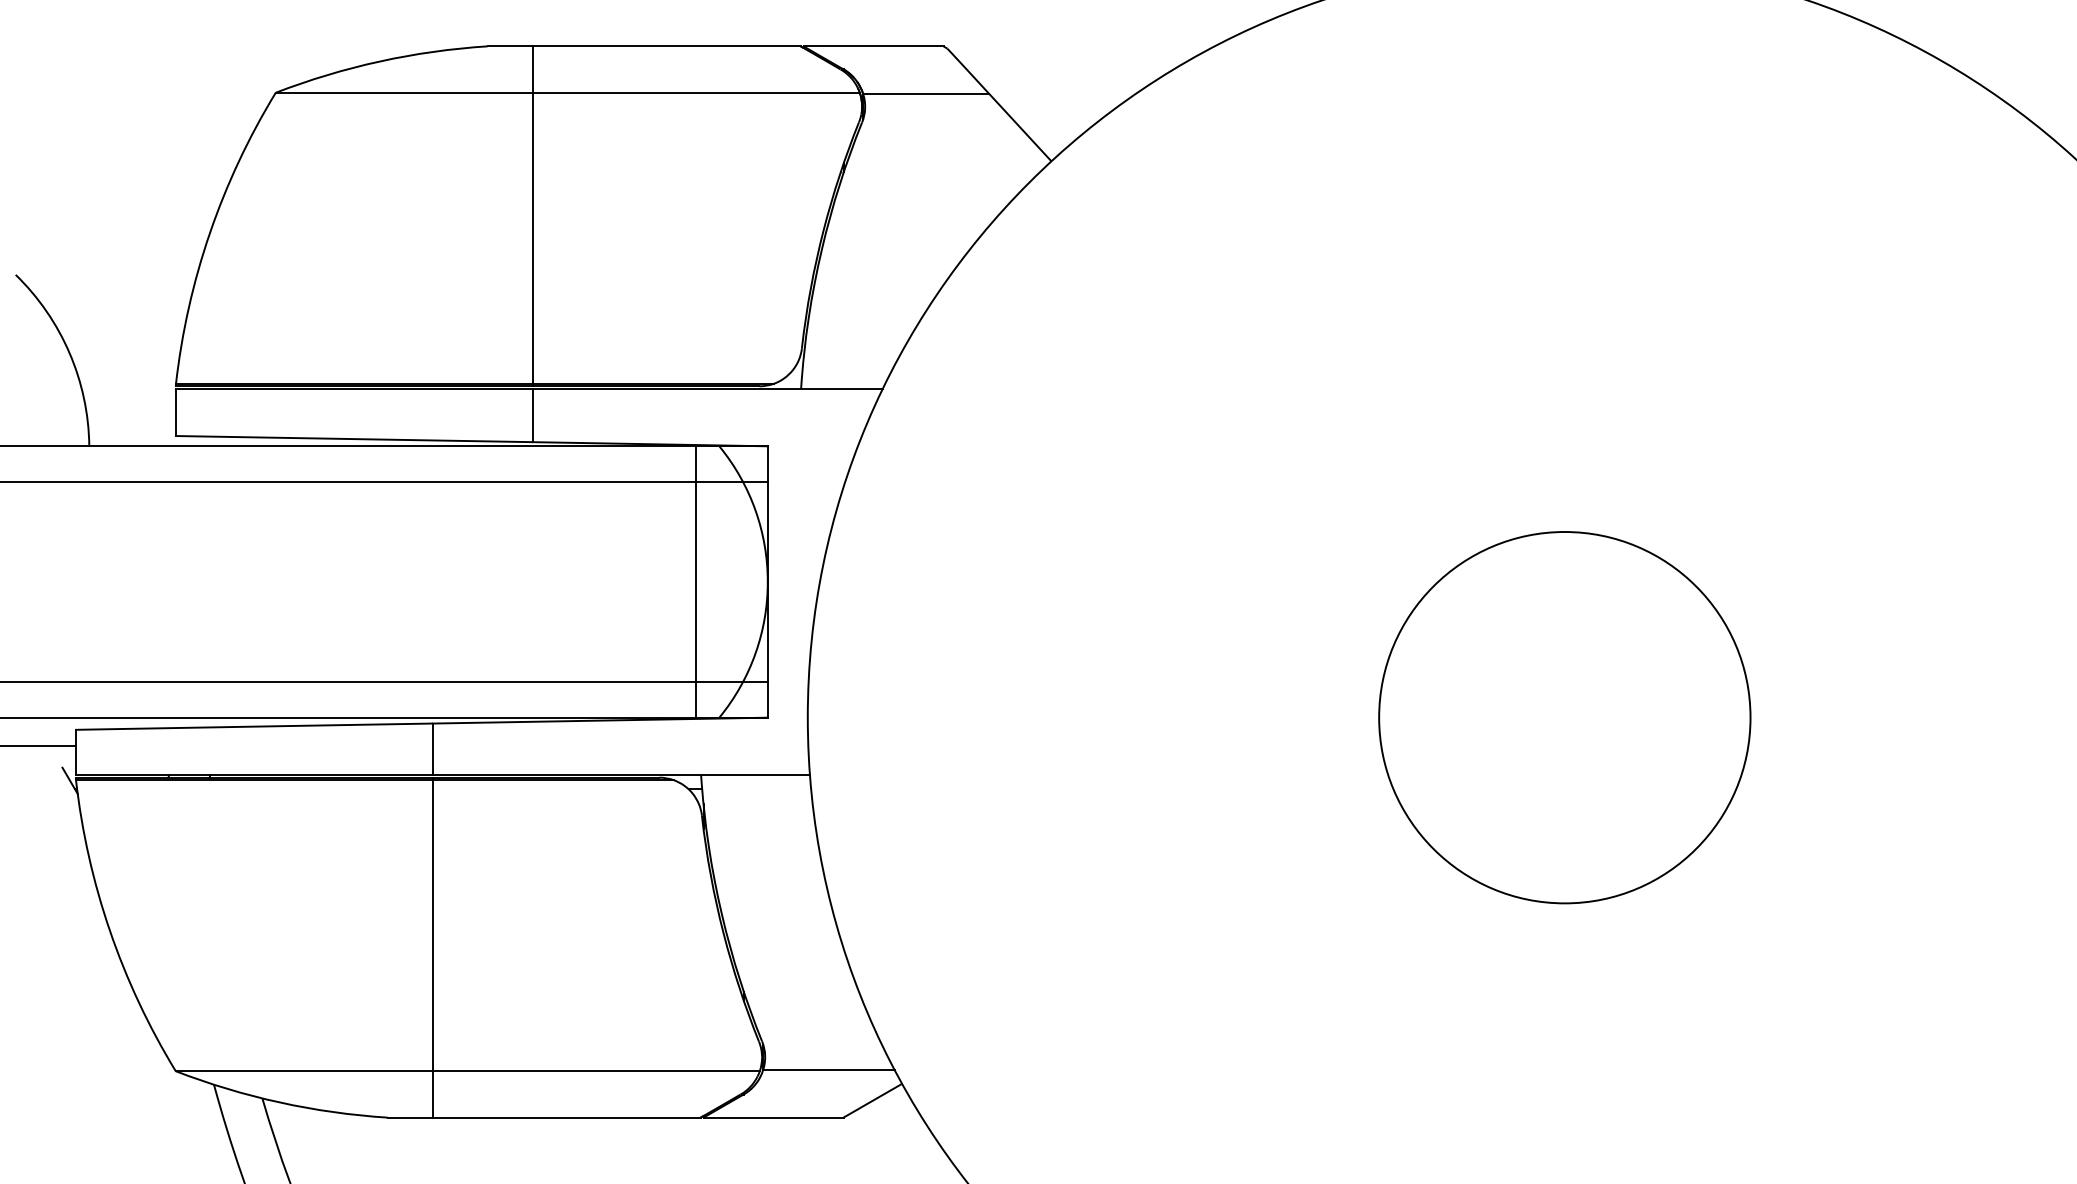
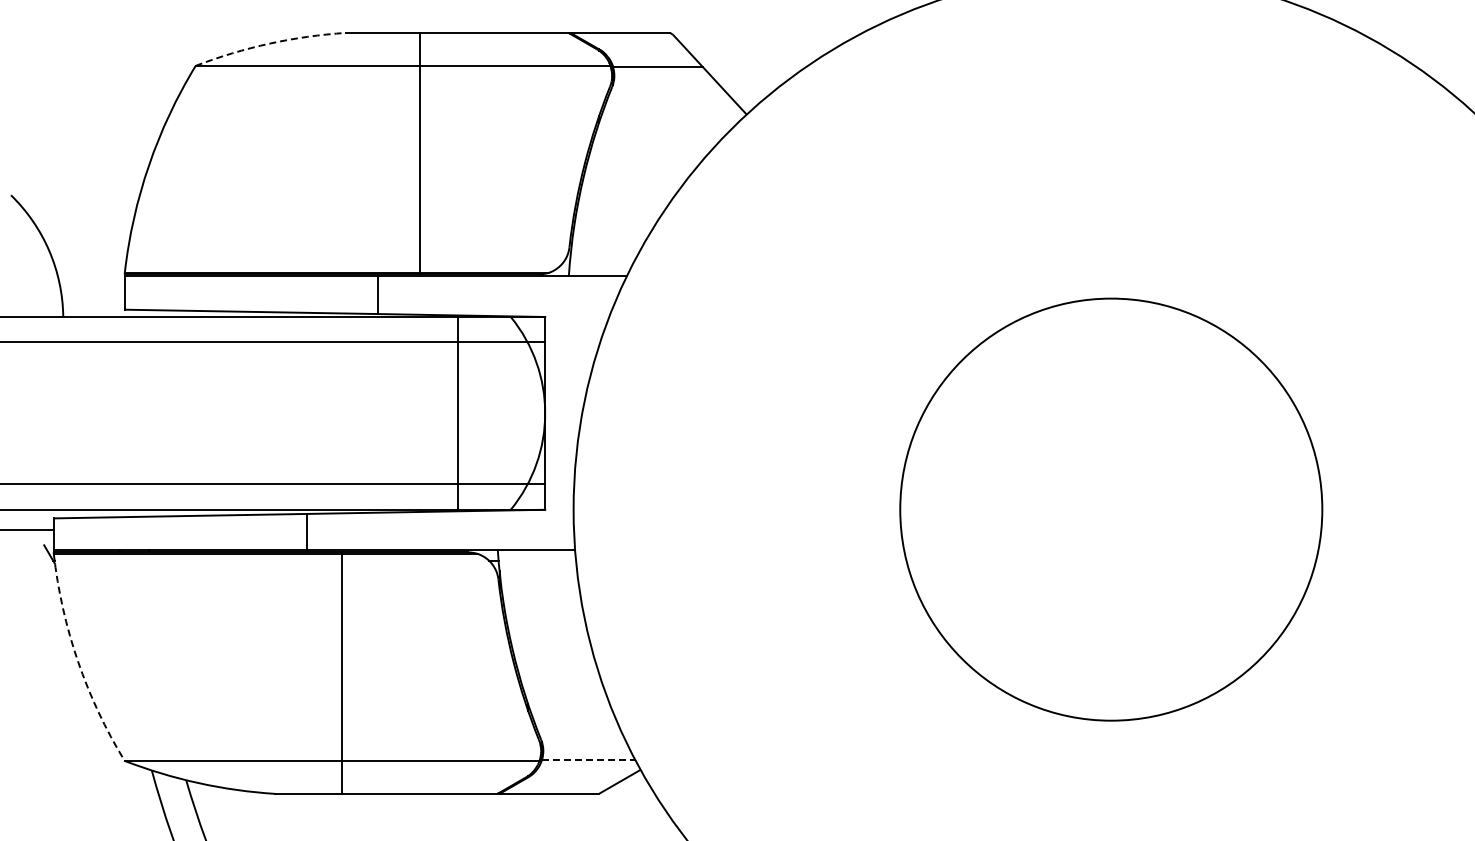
arc: (379, 61) -> (269, 43), solid -> dashed
line: (533, 216) -> (420, 153), moved
line: (696, 582) -> (458, 413), moved
circle: (1565, 717) -> (1111, 509), size x1.6
arc: (109, 931) -> (77, 661), solid -> dashed
line: (433, 946) -> (342, 672), moved
line: (828, 1069) -> (588, 759), solid -> dashed

